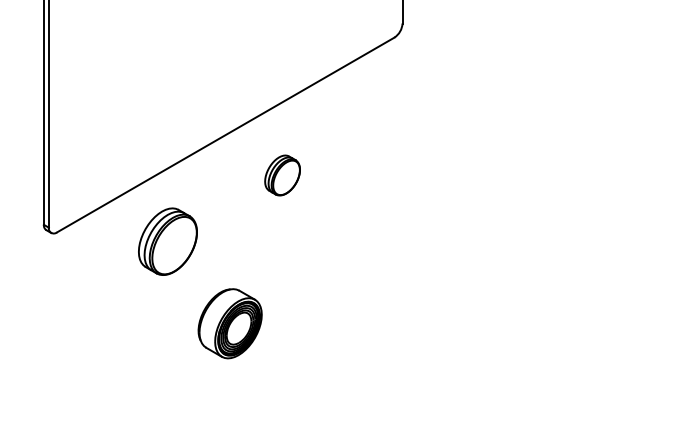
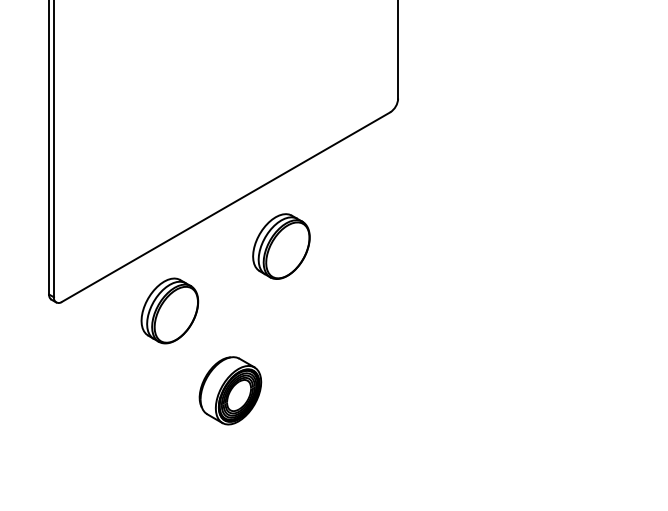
part: (282, 175) -> (281, 246), size x1.67

